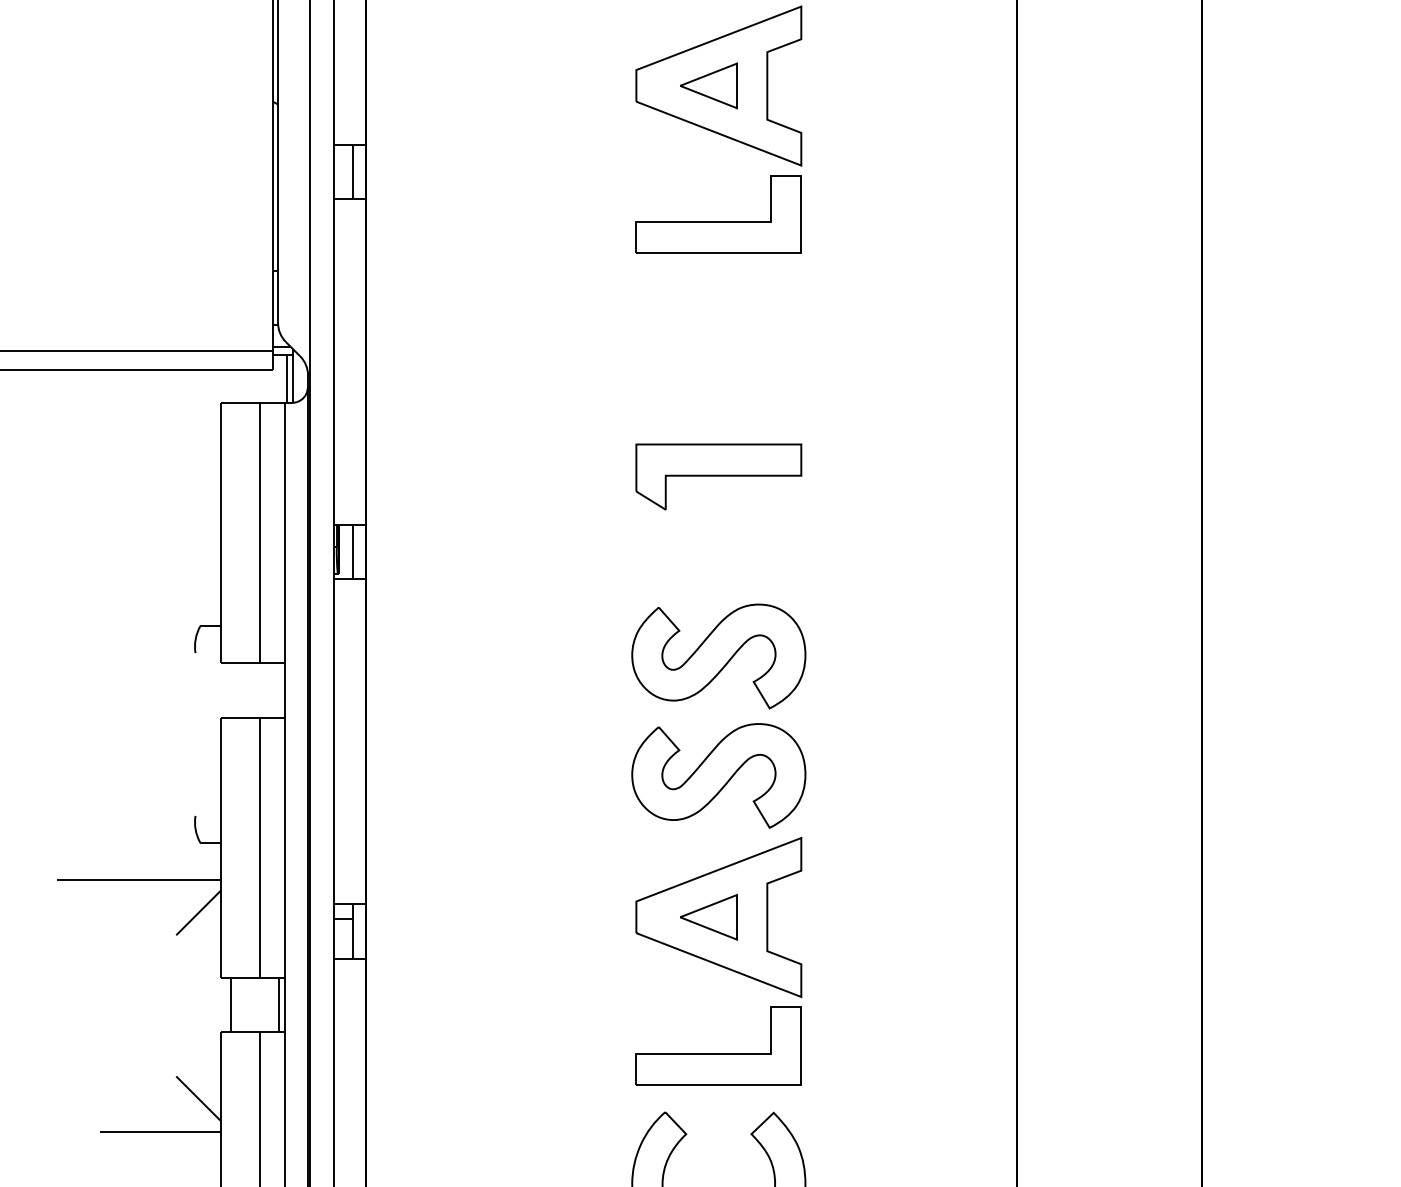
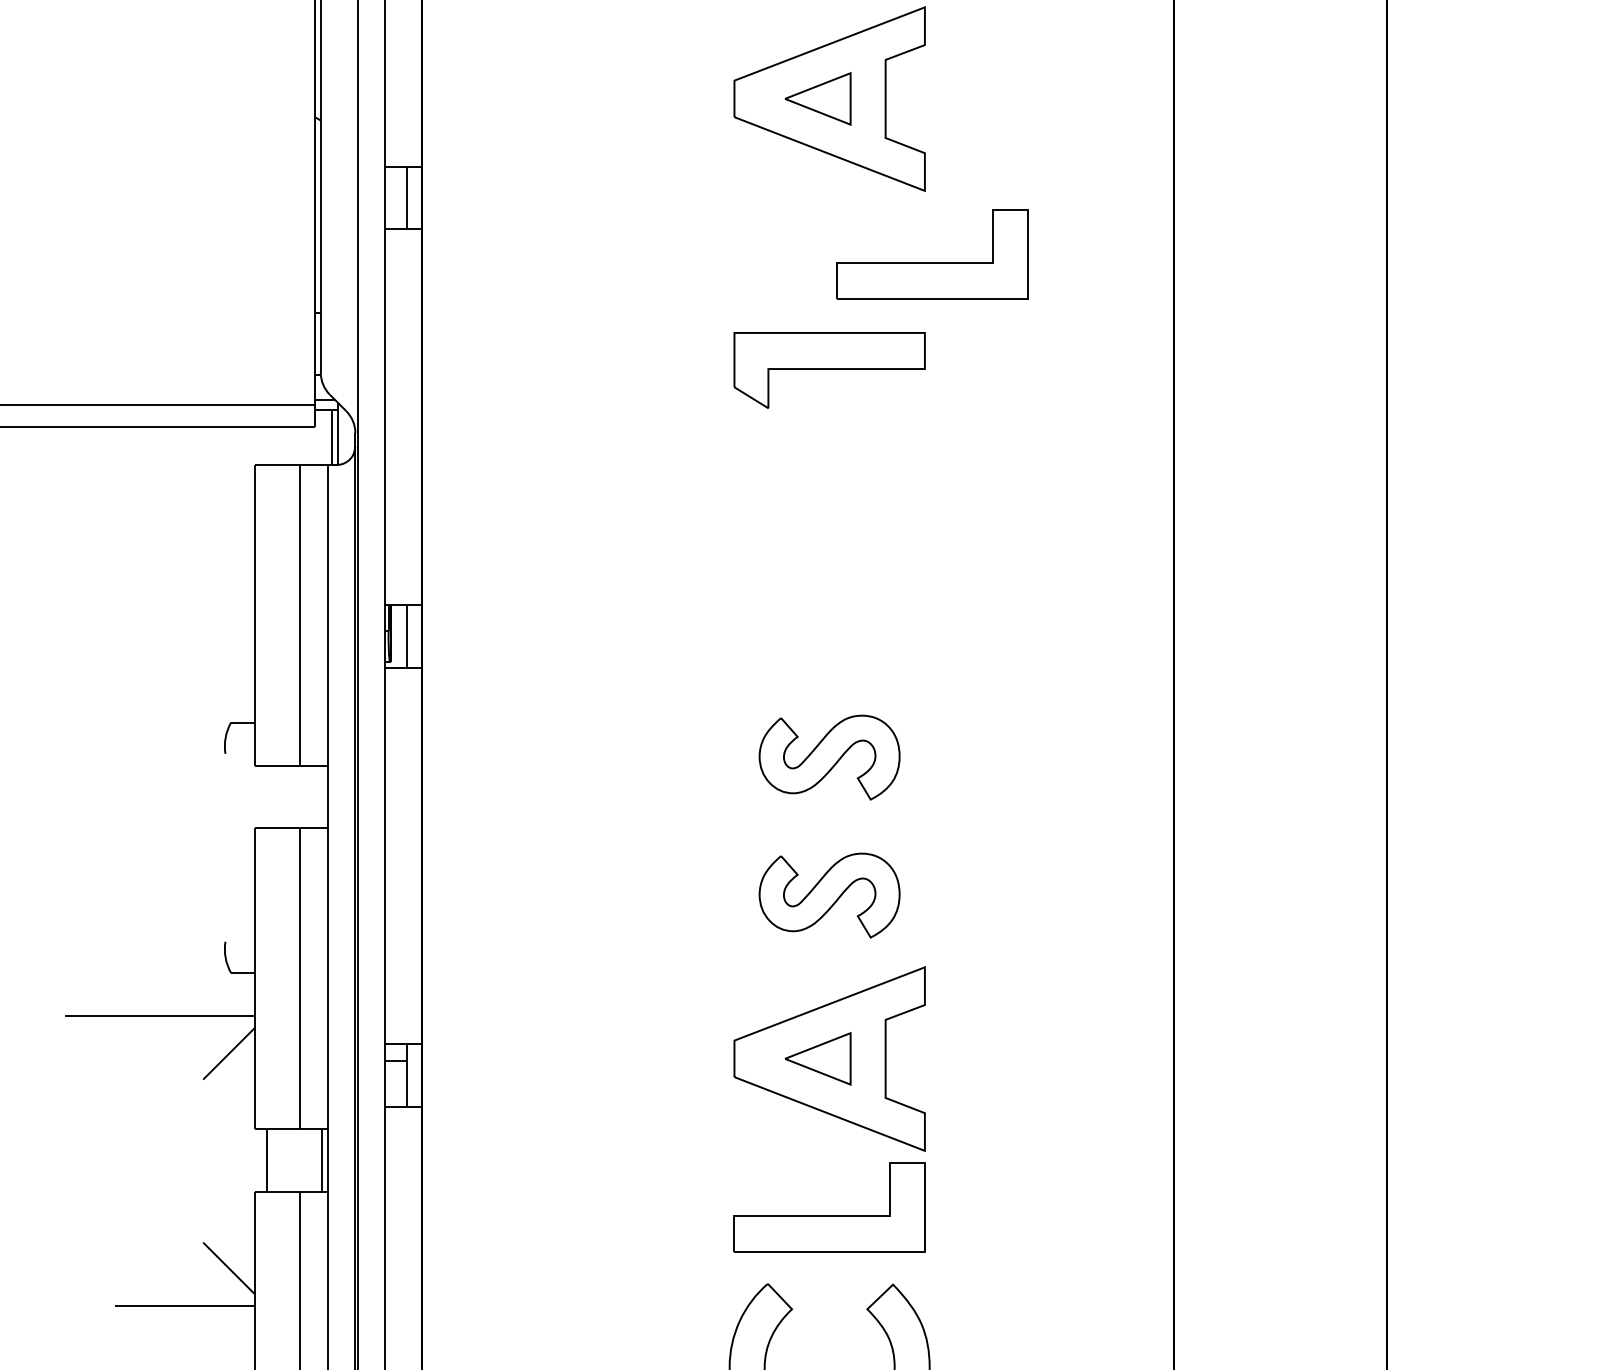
part: (718, 221) -> (932, 262), moved
part: (718, 477) -> (829, 370), moved
part: (718, 656) -> (829, 757), size x0.7
part: (718, 775) -> (829, 895), size x0.7

